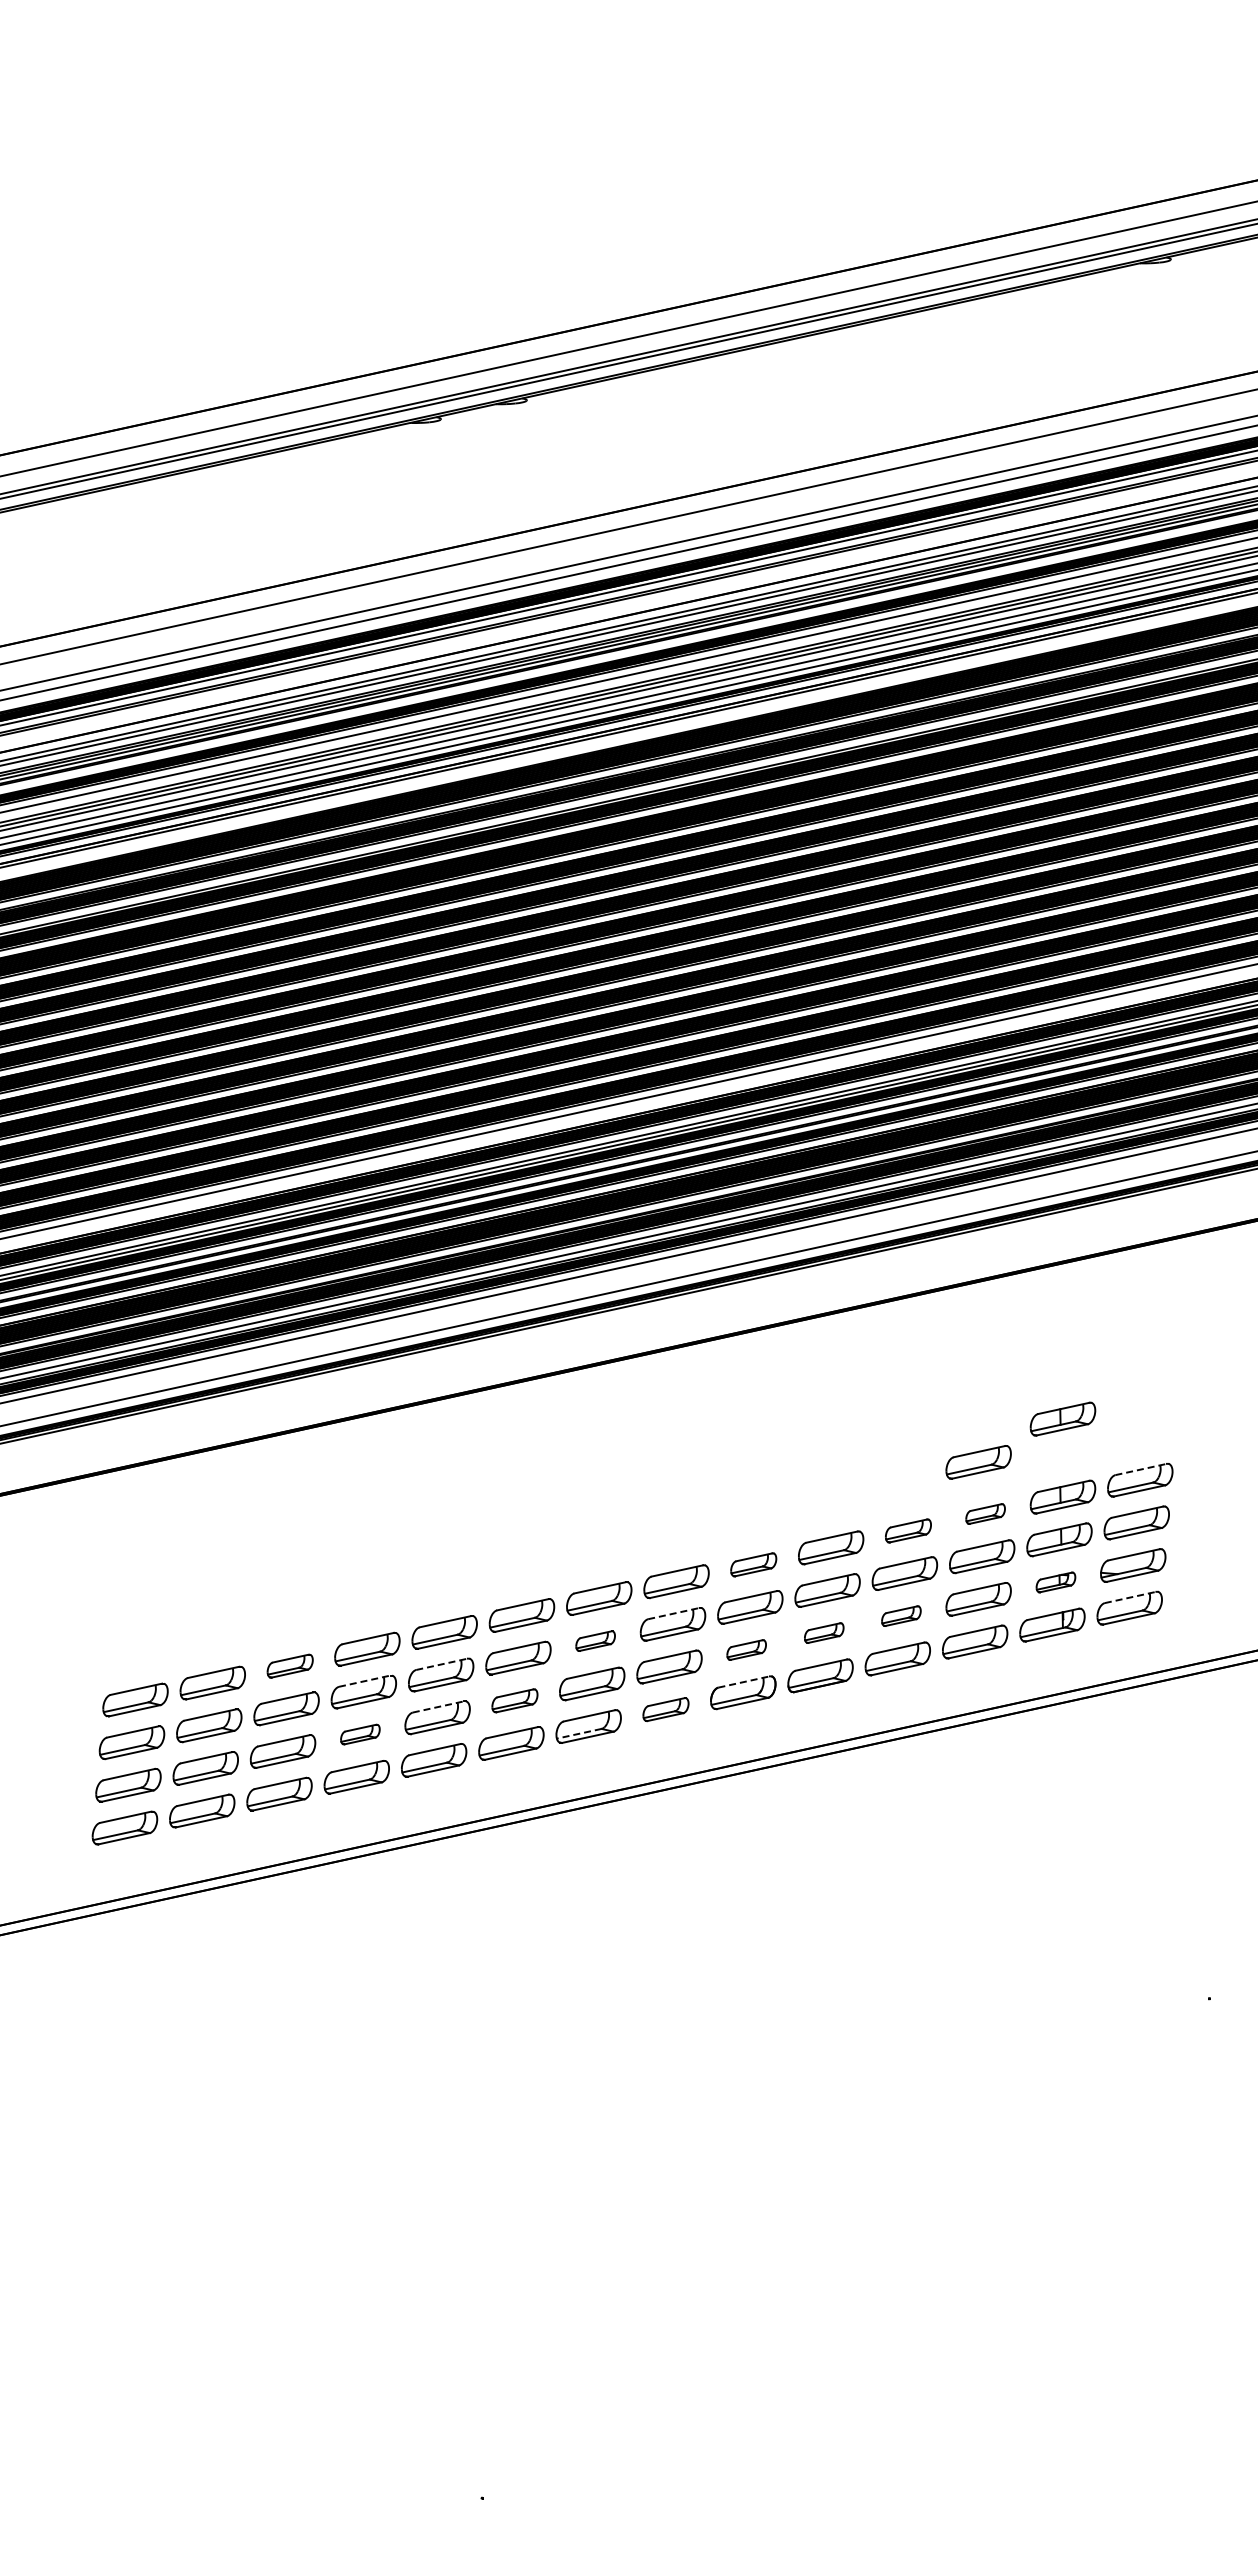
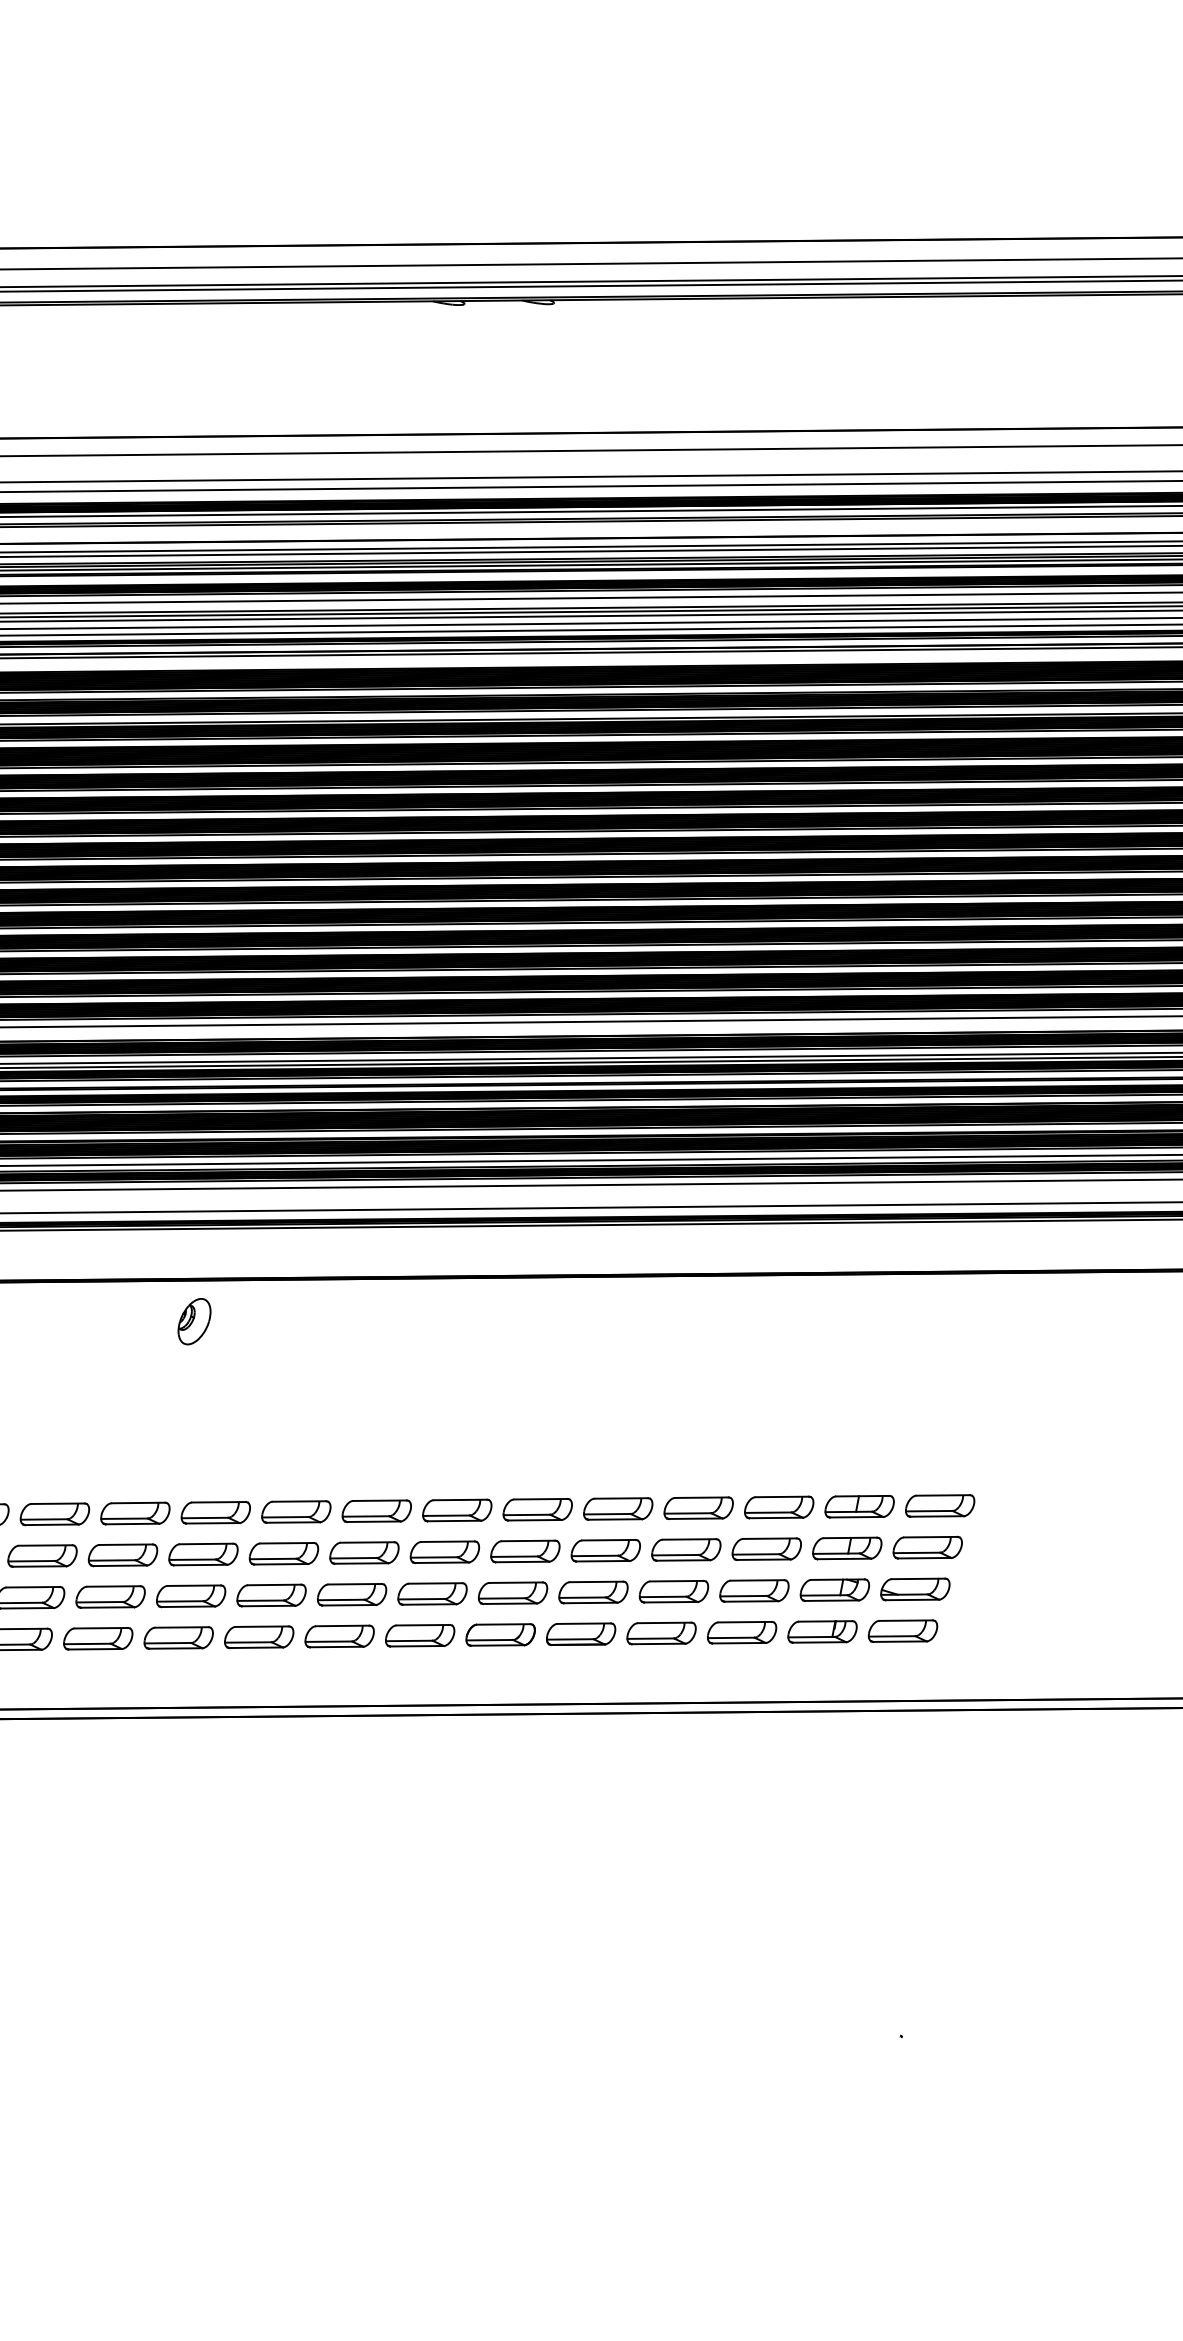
part: (1062, 1418) -> (875, 1428), removed
part: (385, 1452) -> (194, 1321), added
part: (978, 1462) -> (782, 1454), removed
line: (1141, 1469) -> (943, 1495), dashed -> solid
part: (985, 1513) -> (779, 1506), size x1.67
part: (908, 1530) -> (698, 1507), size x1.43
part: (753, 1564) -> (537, 1509), size x1.43
part: (1055, 1582) -> (834, 1590), size x1.67
line: (1131, 1597) -> (907, 1620), dashed -> solid
line: (674, 1613) -> (448, 1541), dashed -> solid
part: (901, 1615) -> (674, 1590), size x1.67
part: (824, 1632) -> (594, 1591), size x1.67
part: (595, 1640) -> (364, 1552), size x1.67
part: (746, 1649) -> (512, 1592), size x1.67
line: (442, 1664) -> (207, 1544), dashed -> solid
part: (290, 1665) -> (55, 1513), size x1.43
line: (365, 1681) -> (126, 1545), dashed -> solid
line: (744, 1681) -> (504, 1624), dashed -> solid
part: (514, 1700) -> (271, 1595), size x1.43
line: (439, 1706) -> (195, 1585), dashed -> solid
part: (665, 1709) -> (419, 1635), size x1.43
line: (579, 1733) -> (329, 1641), dashed -> solid
part: (360, 1734) -> (110, 1596), size x1.67

